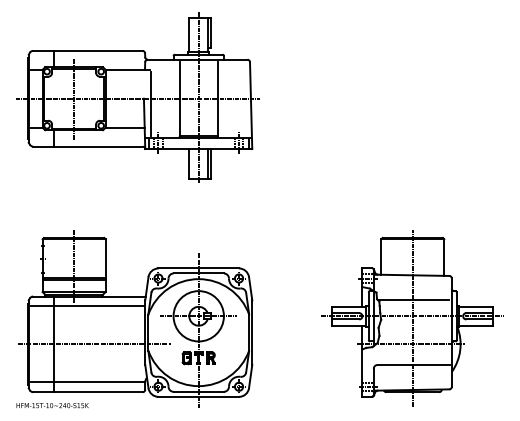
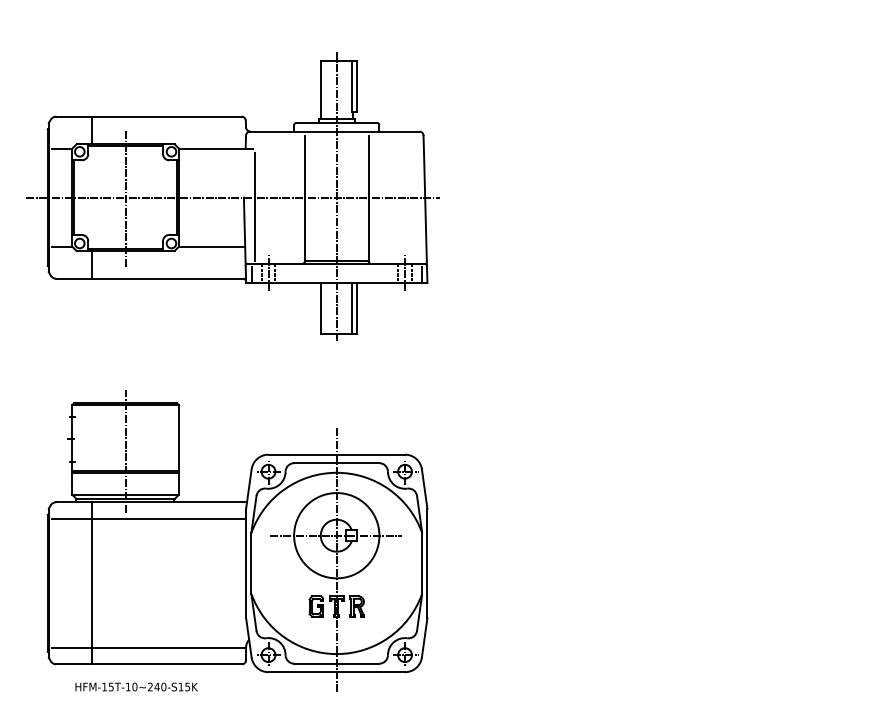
part: (137, 97) -> (232, 195), moved
part: (412, 318) -> (698, 539), removed
line: (94, 344) -> (160, 583), removed
text: (52, 405) -> (136, 686), moved

